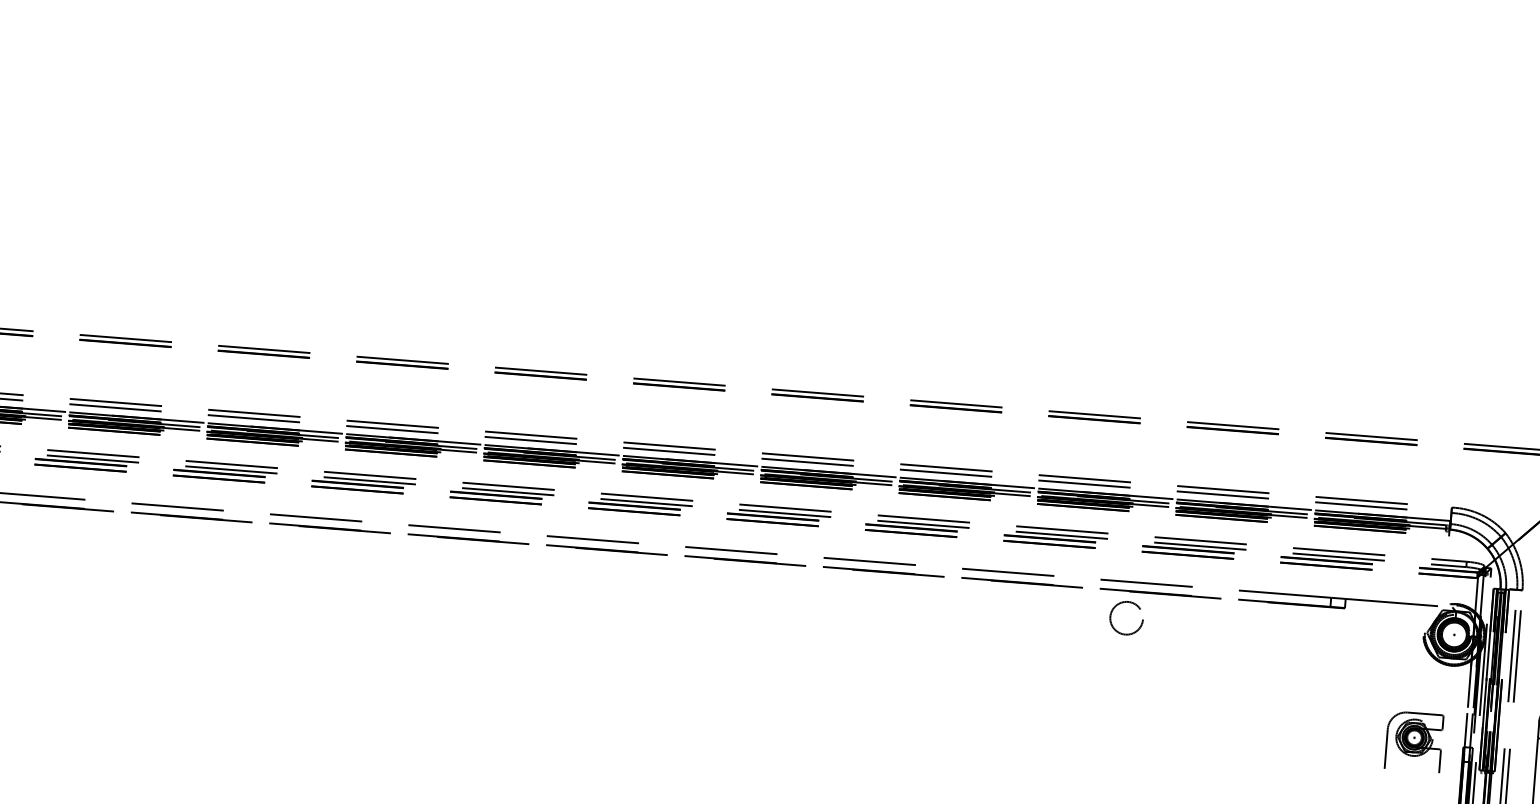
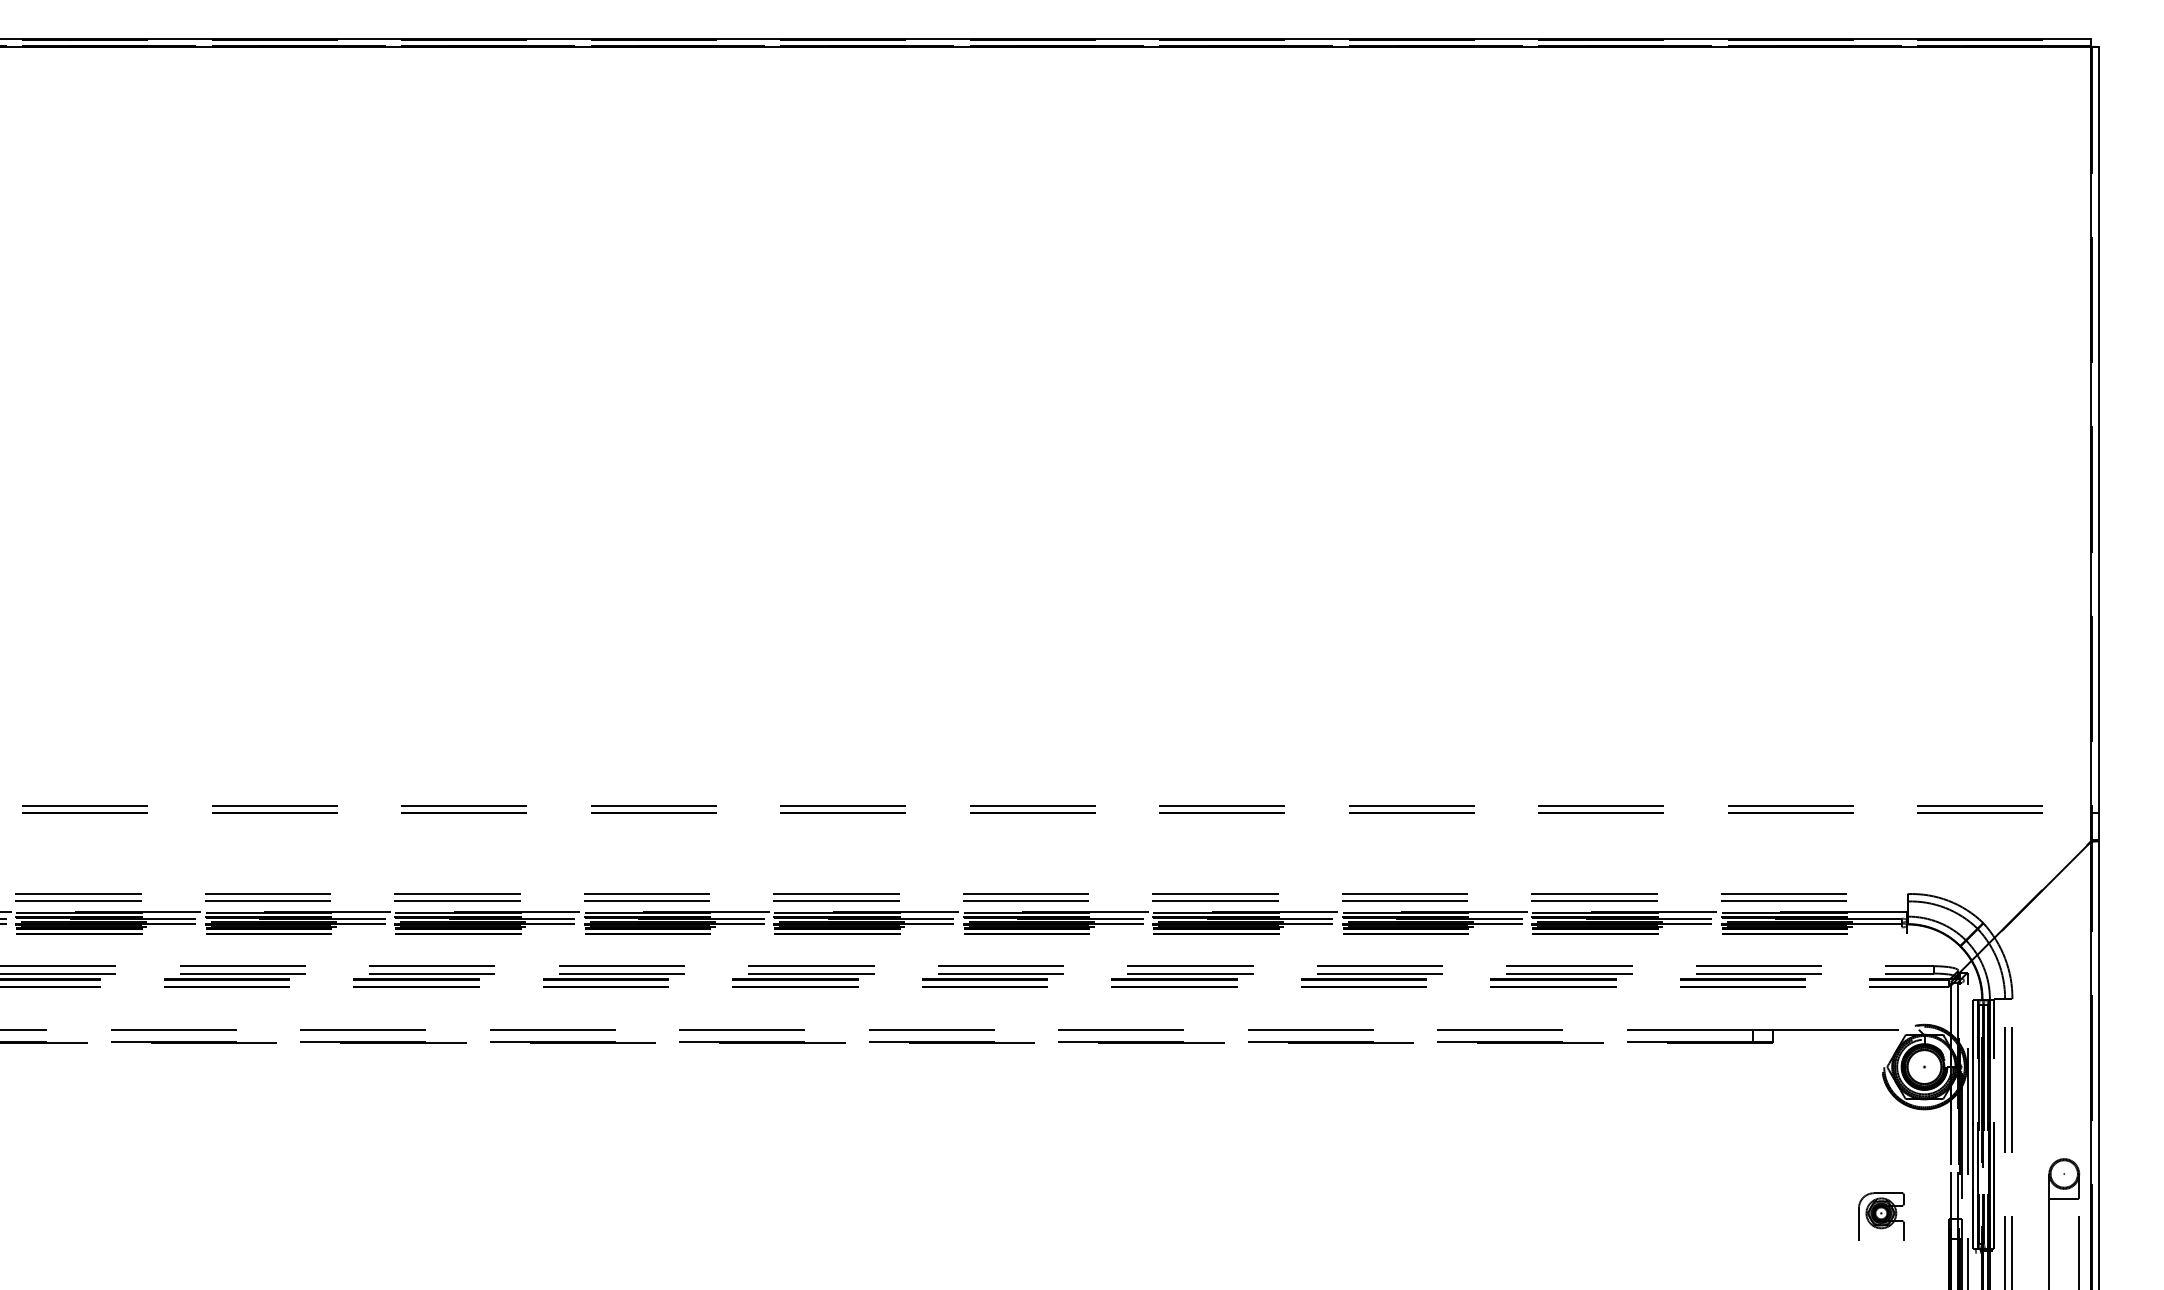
circle: (1126, 618) -> (1476, 1079), removed
part: (1414, 741) -> (1881, 1216), size x0.6

